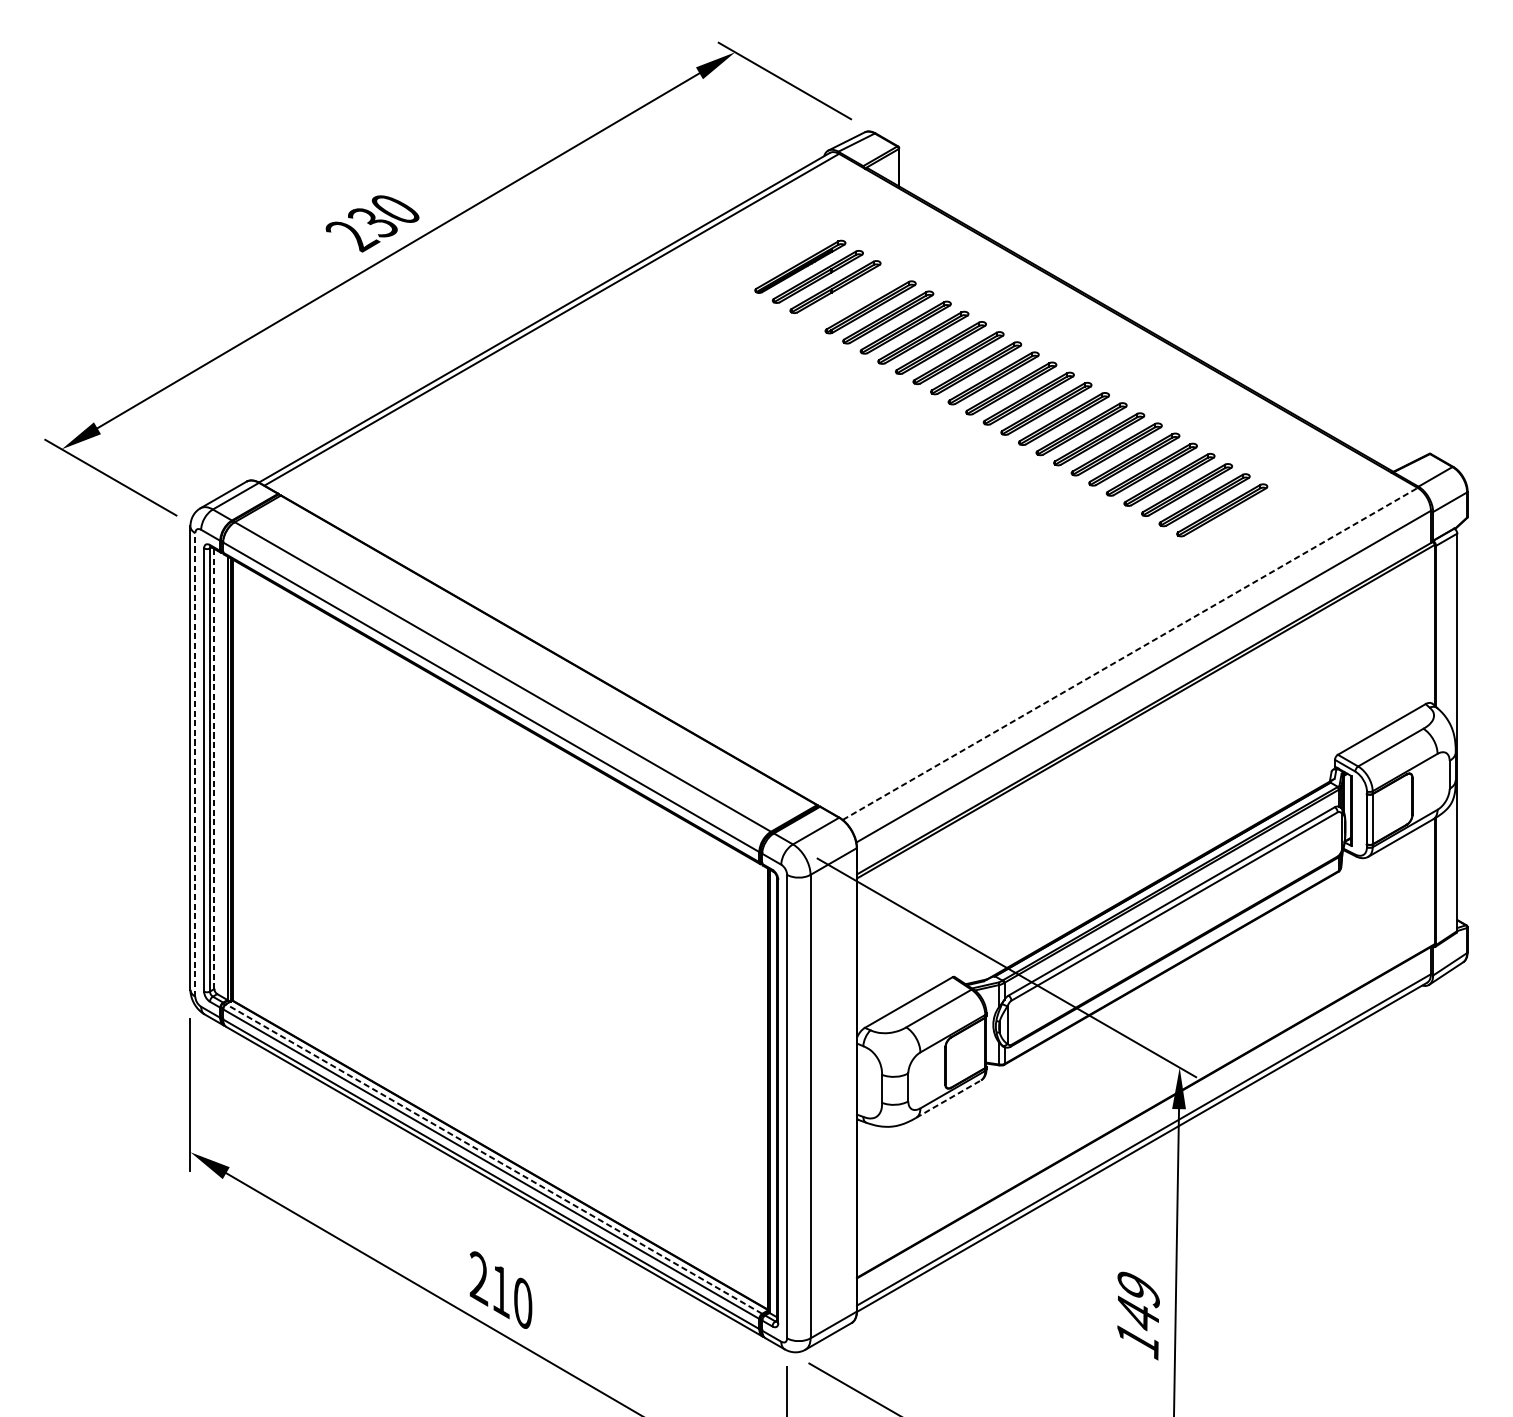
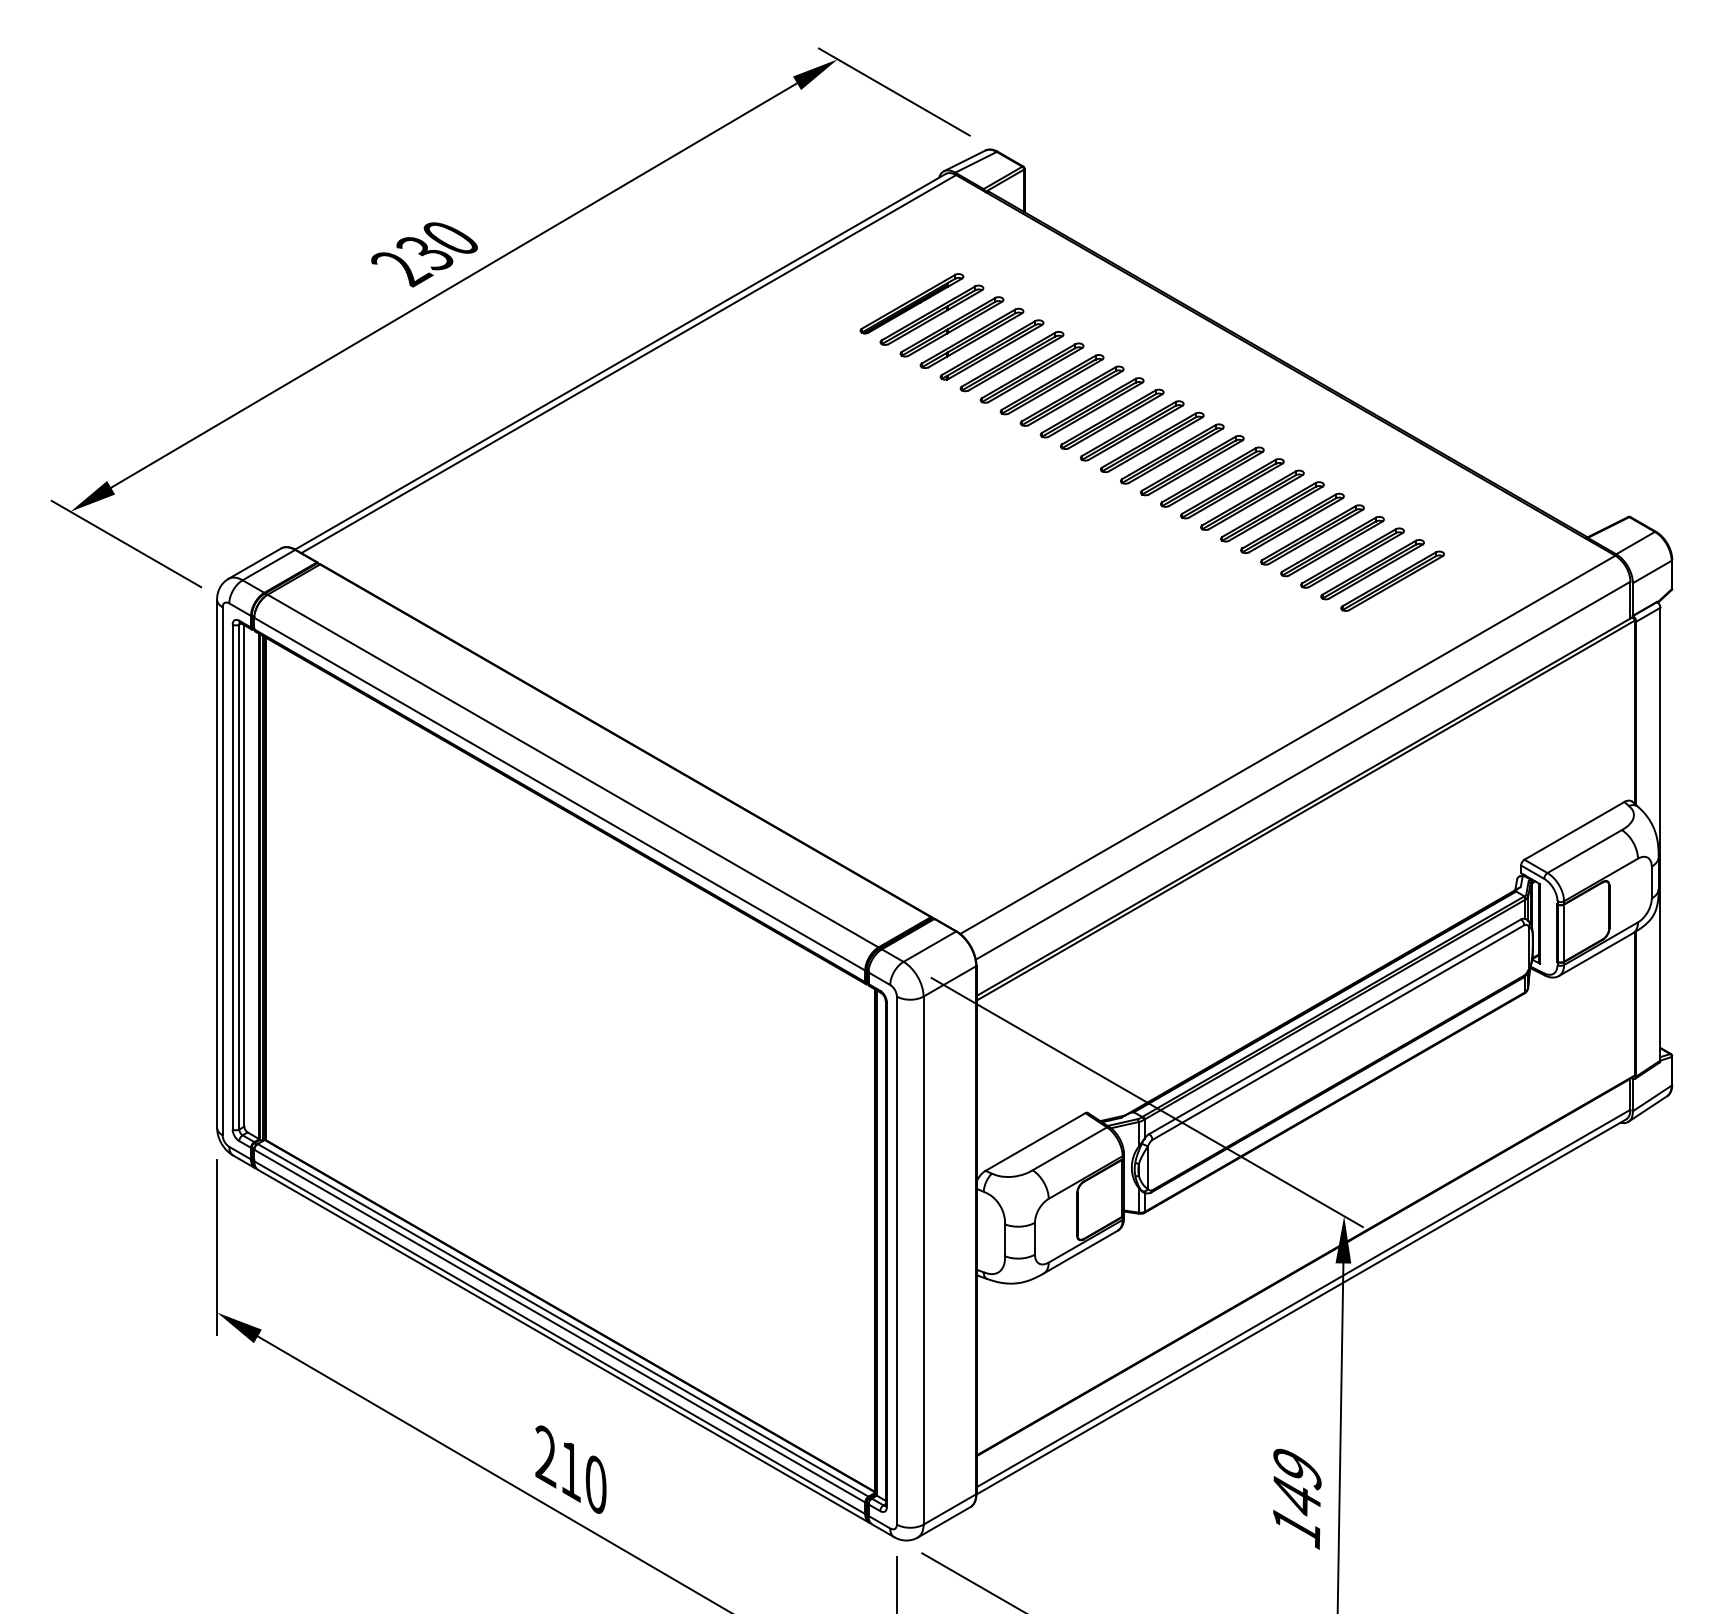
part: (852, 296) -> (971, 337), added
line: (1130, 653) -> (1288, 744), dashed -> solid
line: (195, 764) -> (222, 870), dashed -> solid
line: (214, 768) -> (244, 875), dashed -> solid
line: (948, 1099) -> (1080, 1252), dashed -> solid
line: (494, 1159) -> (563, 1320), dashed -> solid

